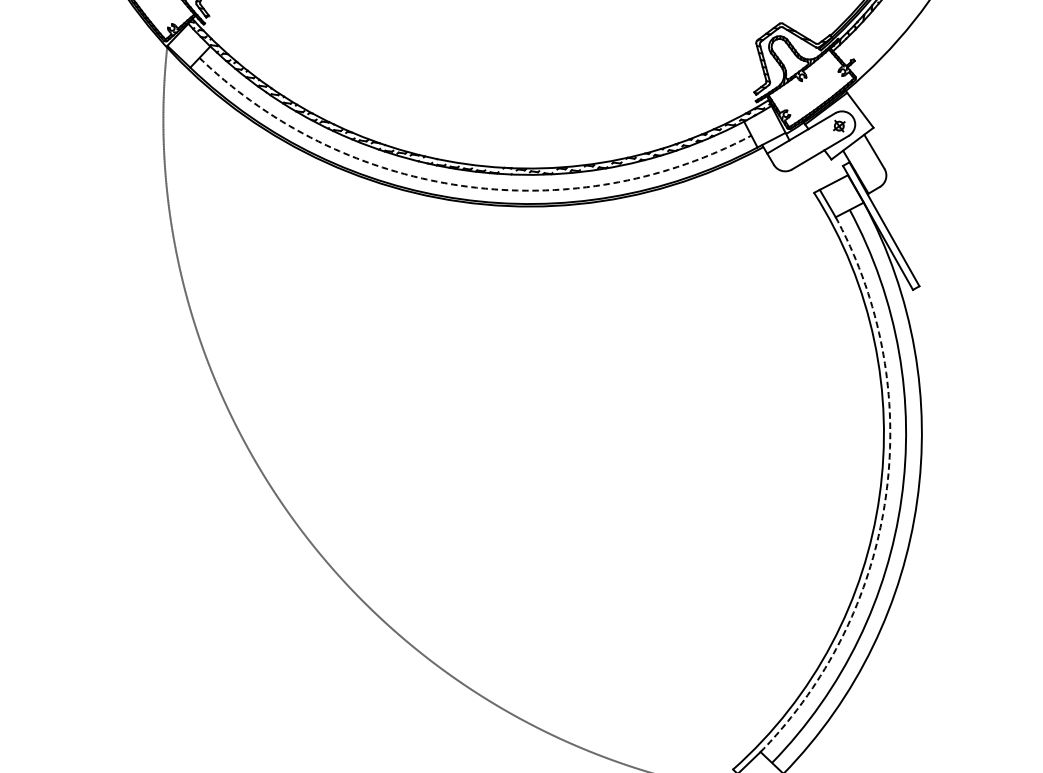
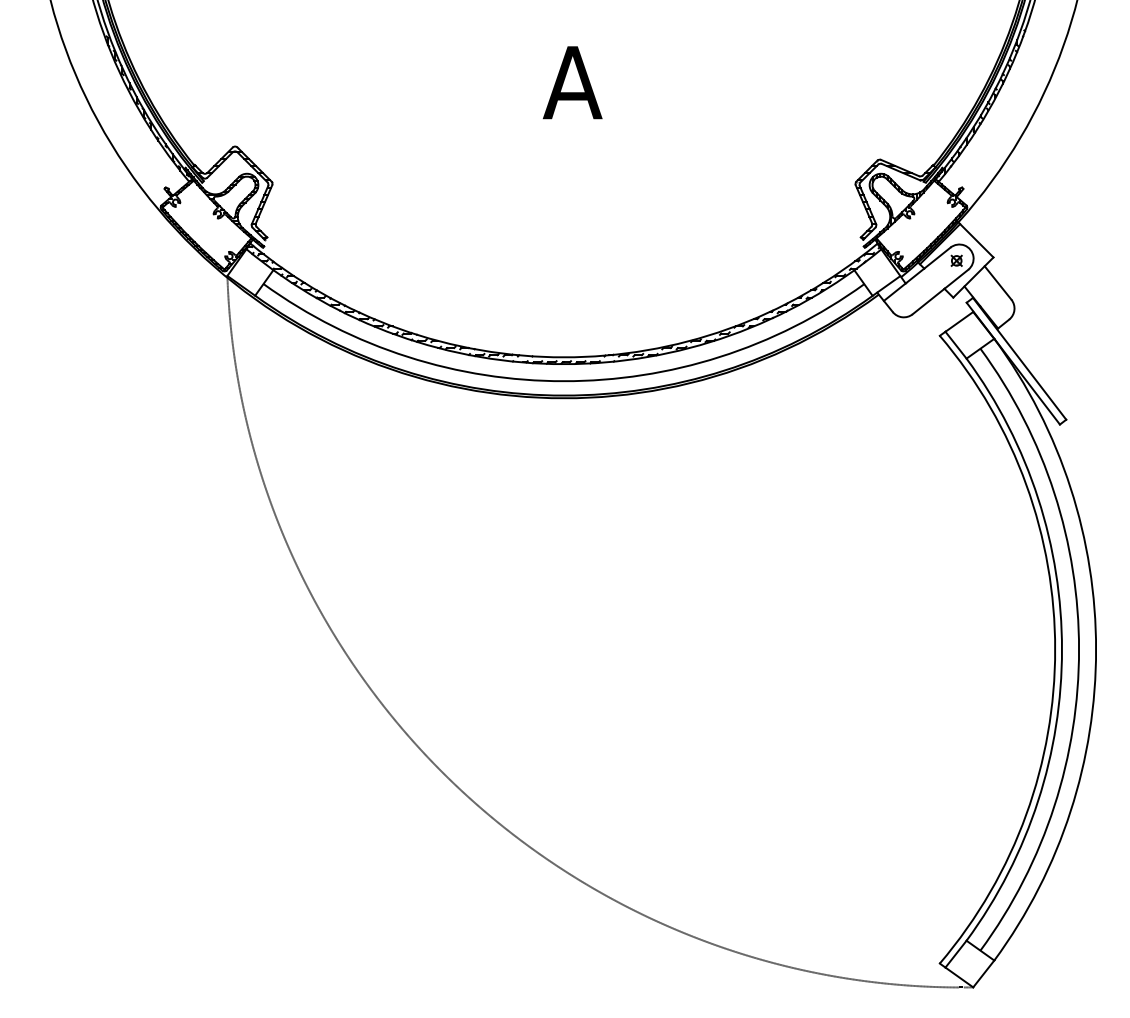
arc: (462, 186) -> (563, 381), dashed -> solid
arc: (886, 496) -> (1062, 649), dashed -> solid

